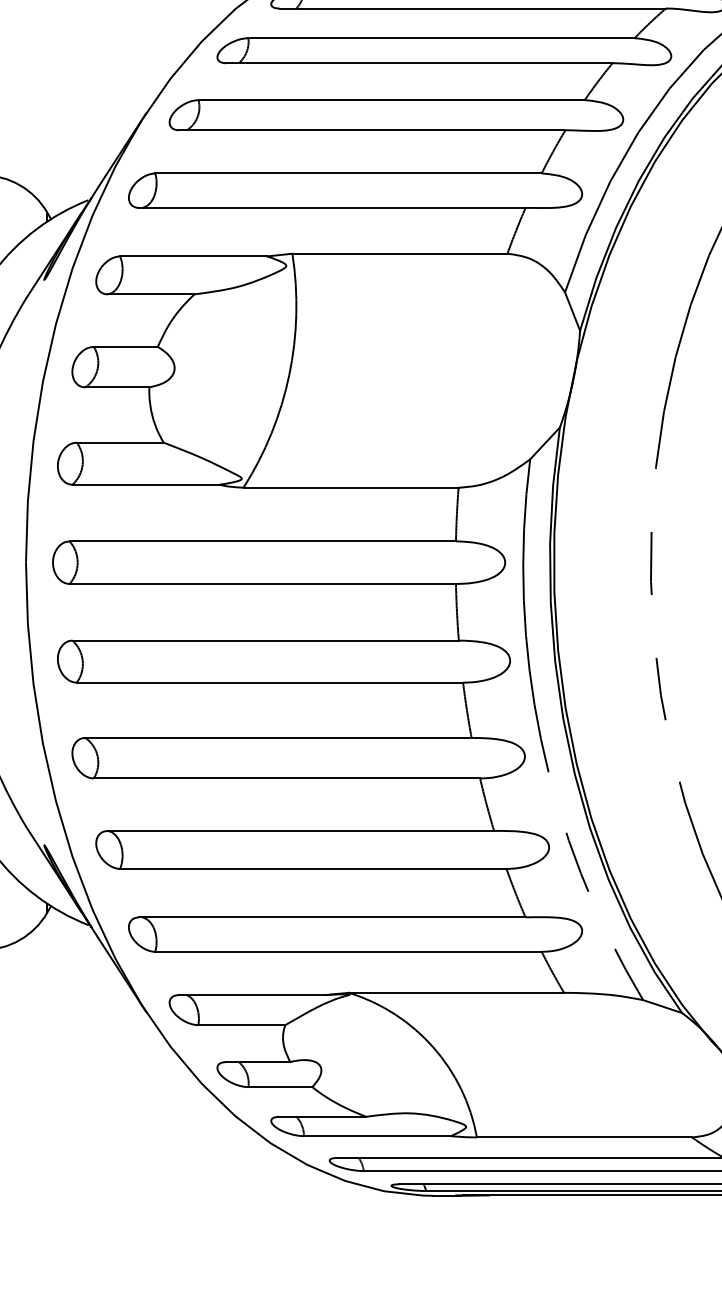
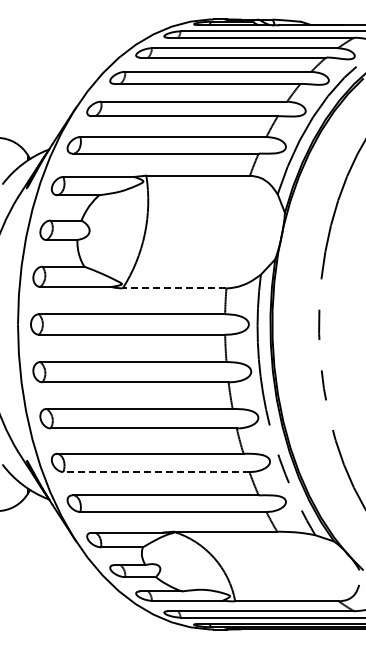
line: (350, 487) -> (174, 288), solid -> dashed
line: (311, 869) -> (155, 472), solid -> dashed

